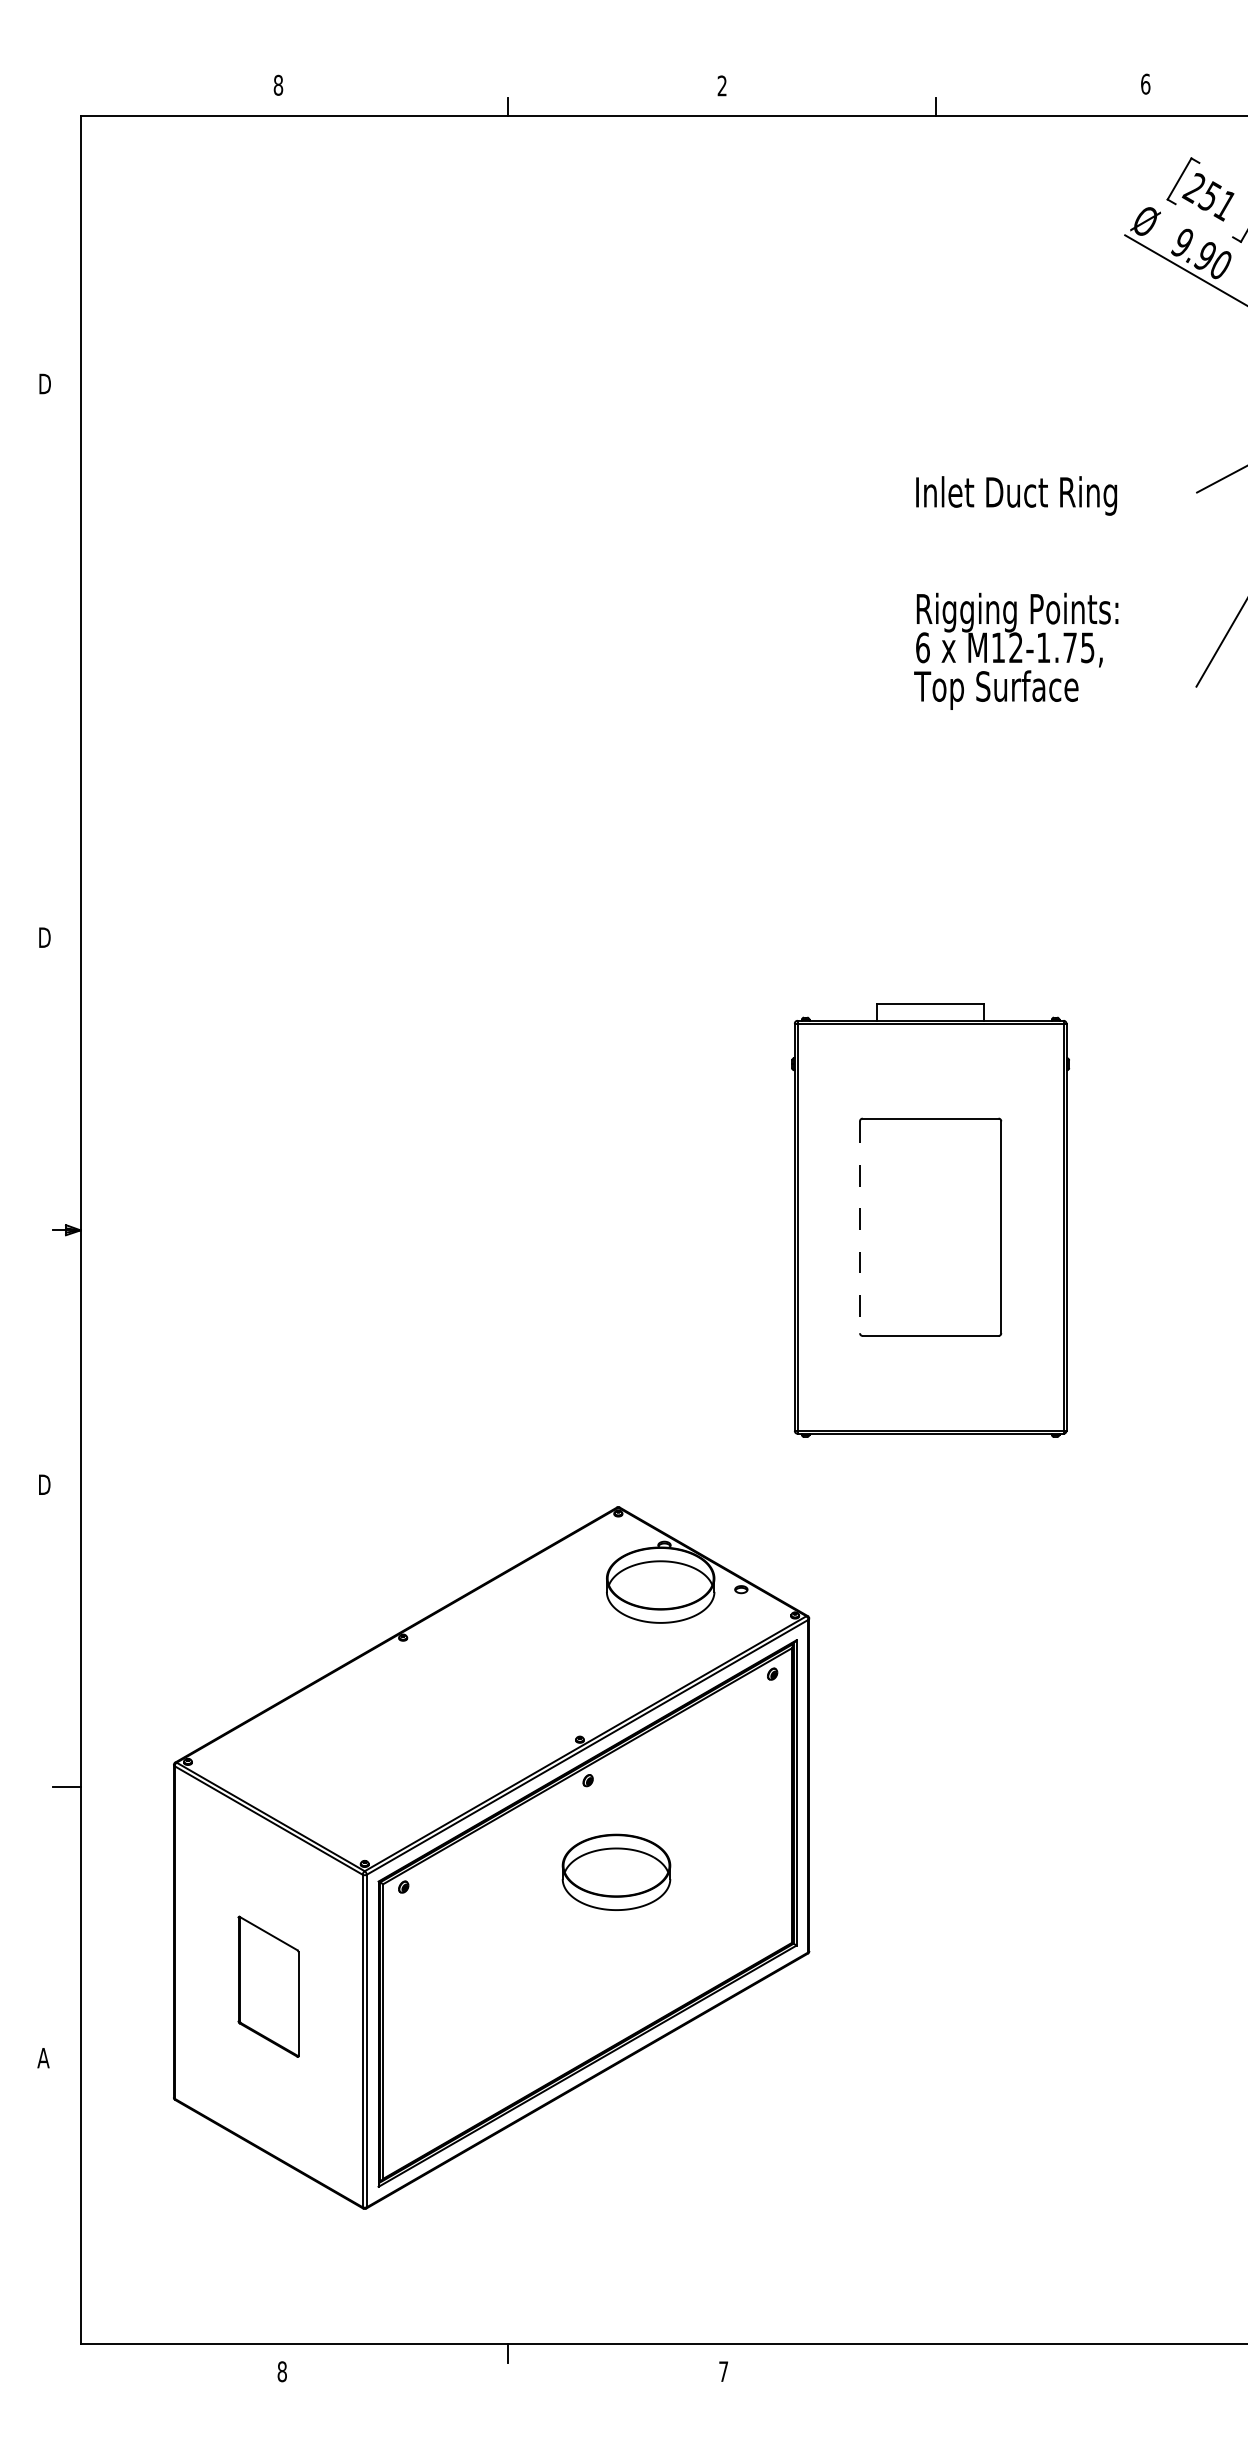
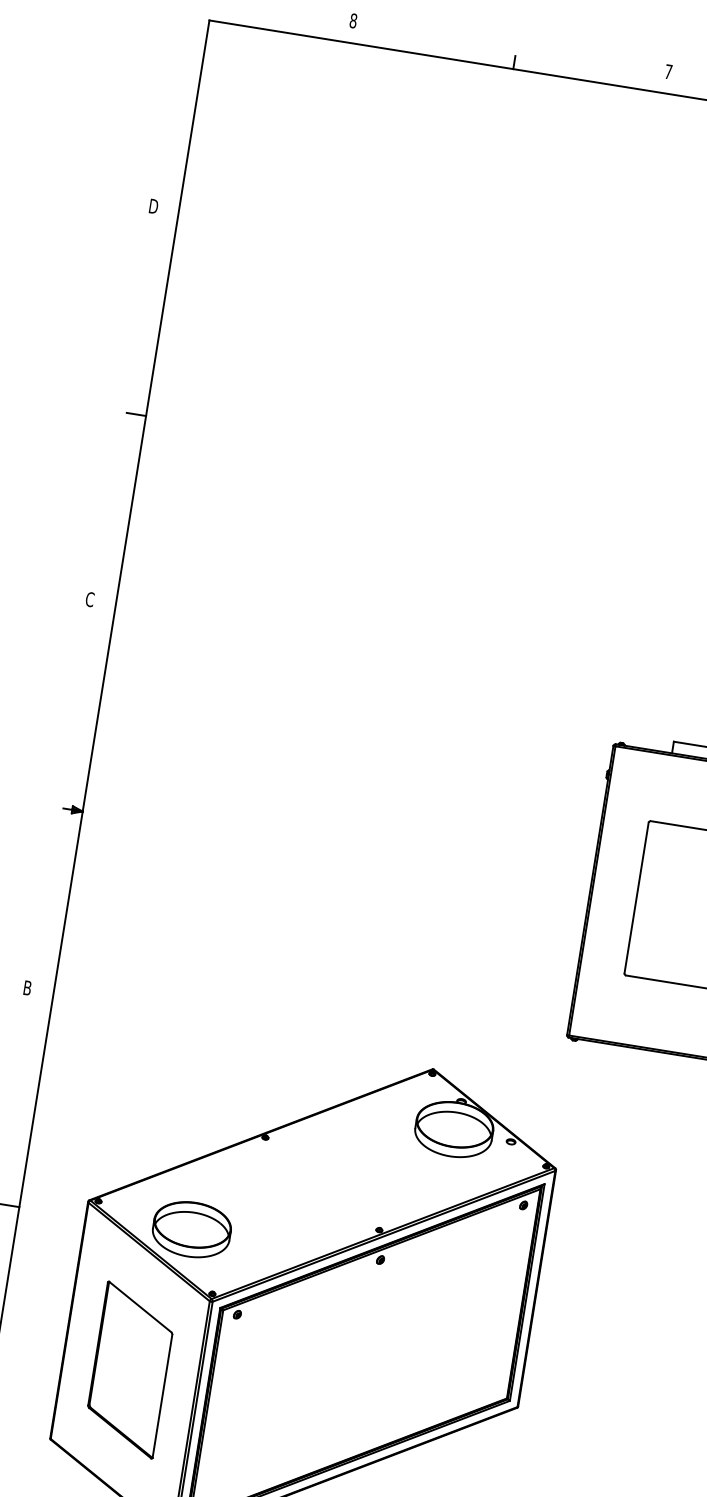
text: (721, 85) -> (668, 71), 2 -> 7
line: (66, 673) -> (136, 414), added
text: (44, 937) -> (90, 599), D -> C
line: (860, 1227) -> (636, 898), dashed -> solid
text: (45, 1485) -> (28, 988), D -> B
part: (616, 1871) -> (192, 1229), moved
part: (268, 1986) -> (130, 1369), size x1.67

